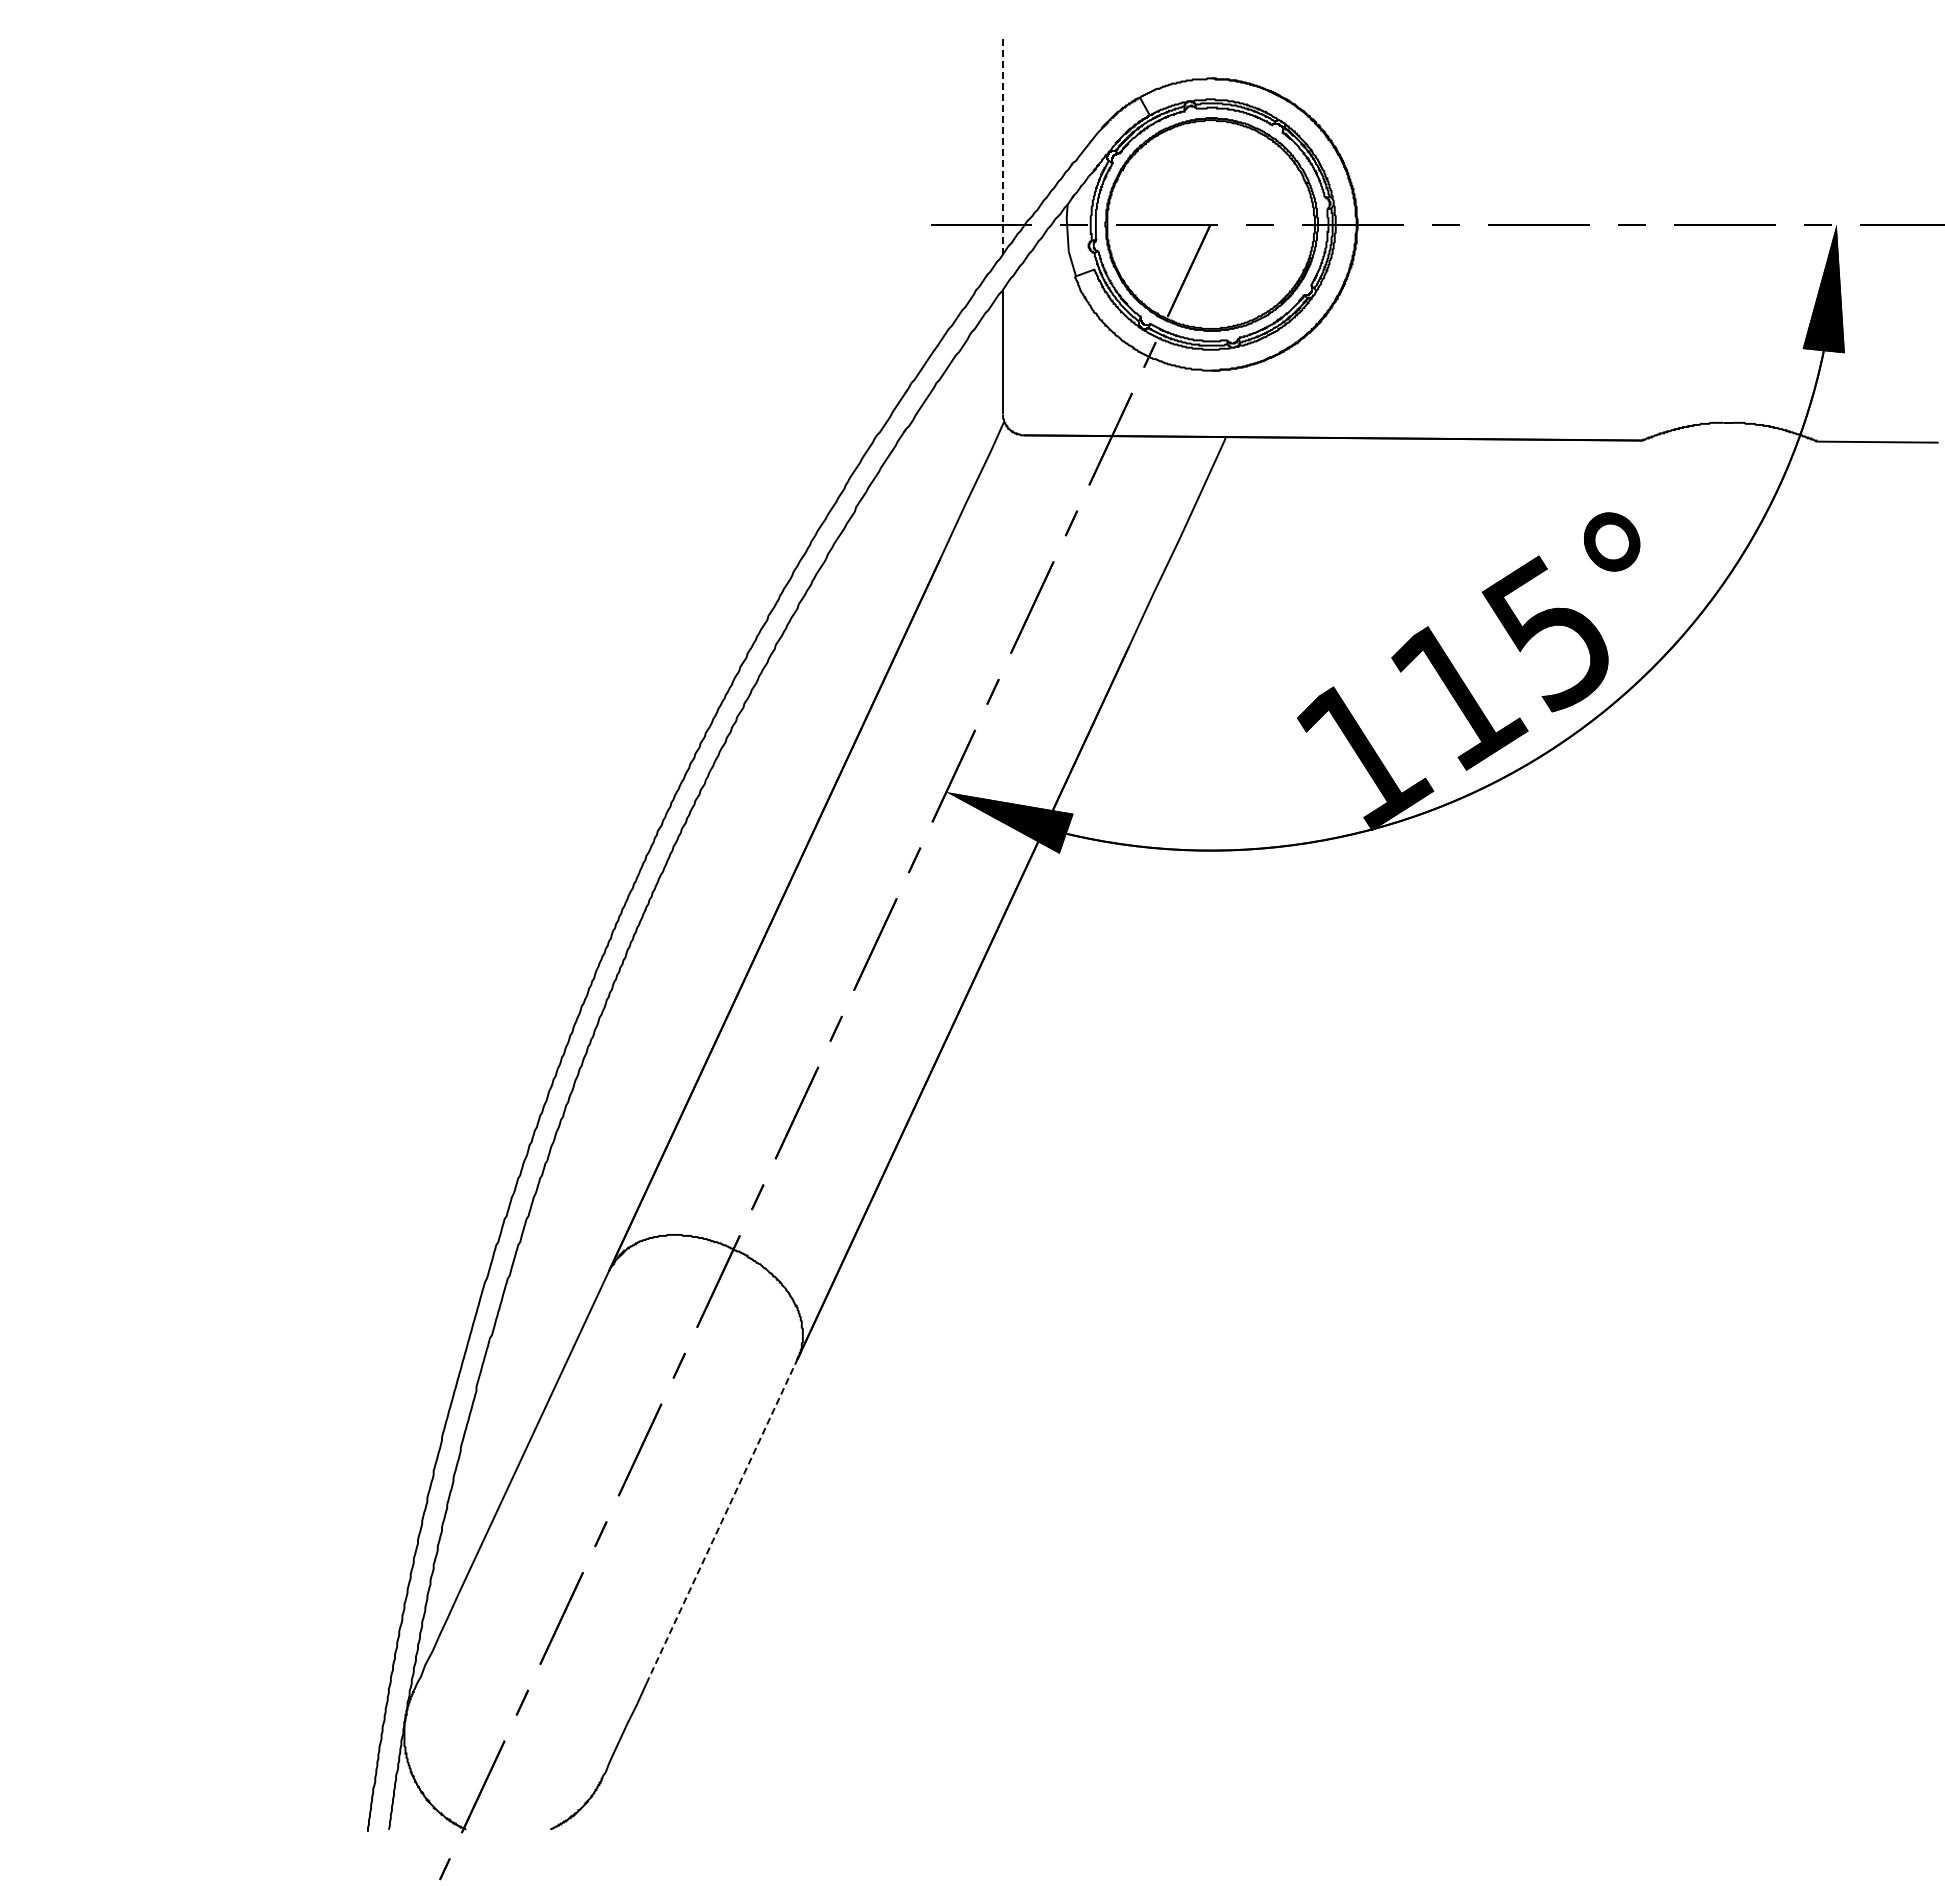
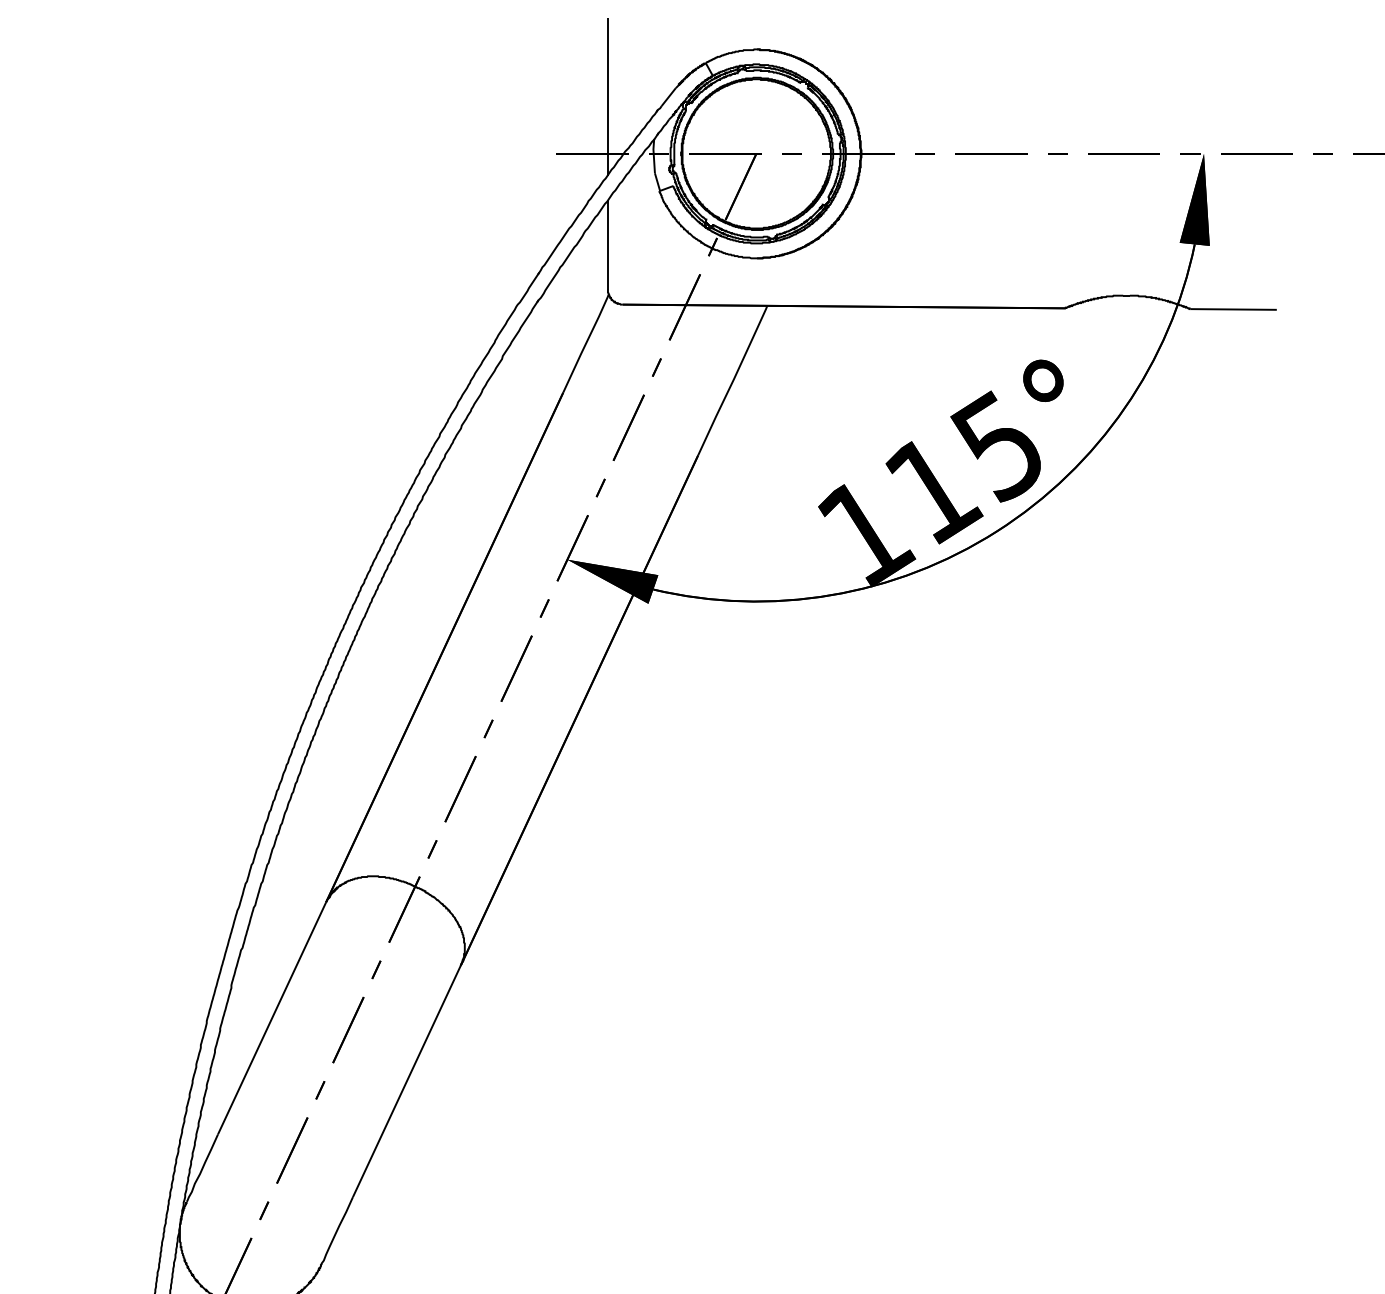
line: (1003, 144) -> (608, 96), dashed -> solid
line: (722, 1520) -> (407, 1080), dashed -> solid

